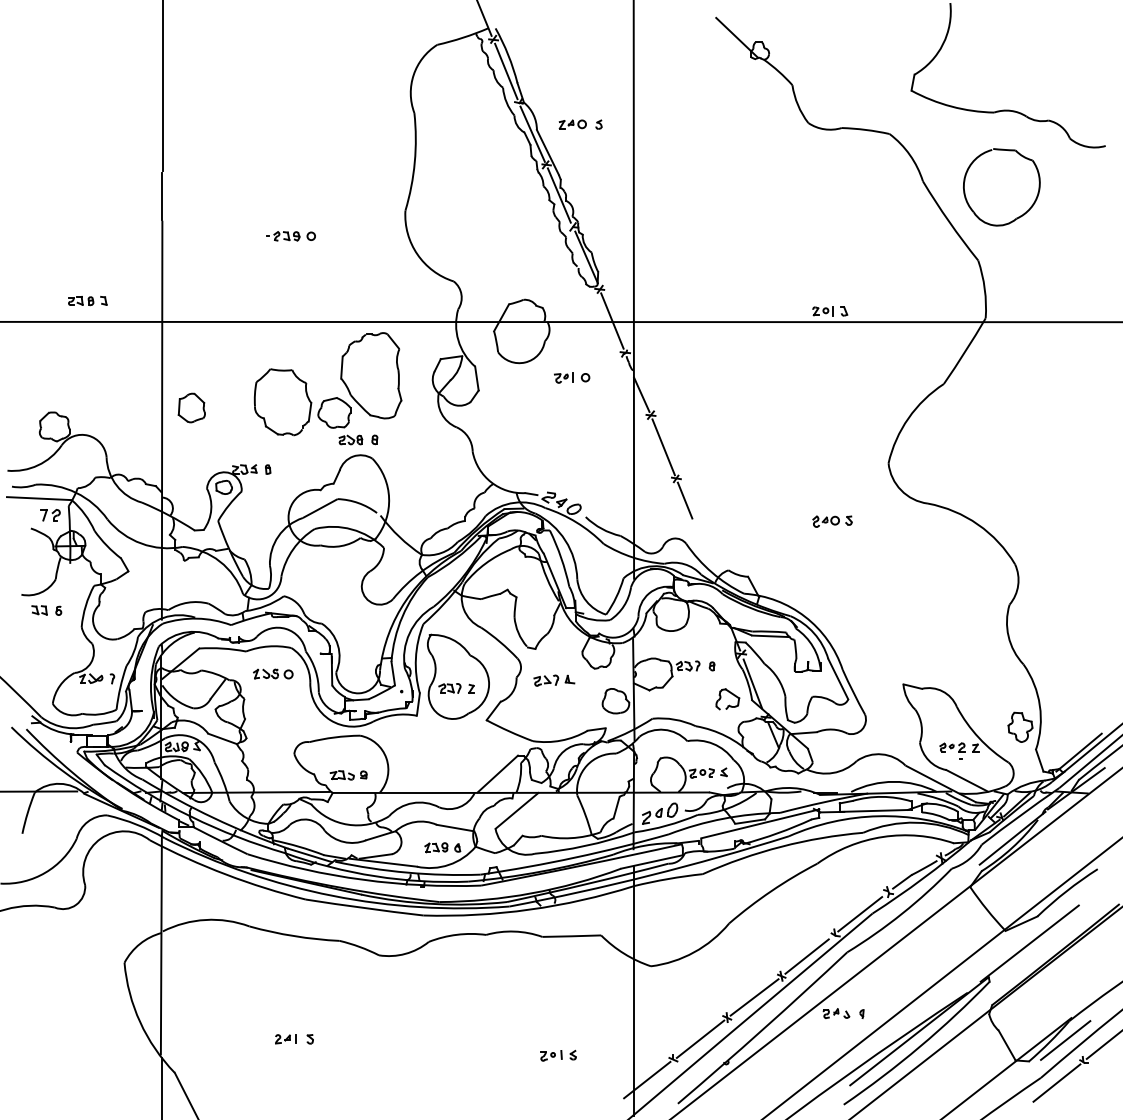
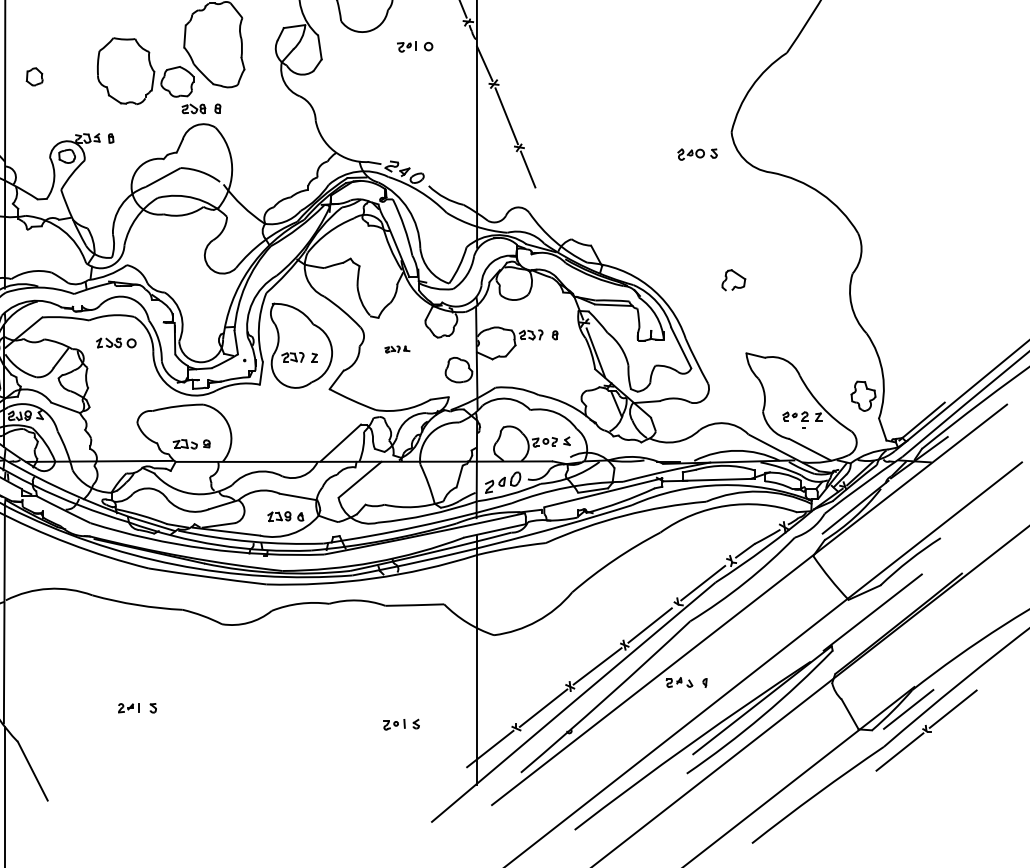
part: (191, 407) -> (34, 76), size x0.6
part: (832, 521) -> (697, 154), moved
part: (554, 680) -> (397, 349), size x0.6
part: (727, 699) -> (733, 280), moved

